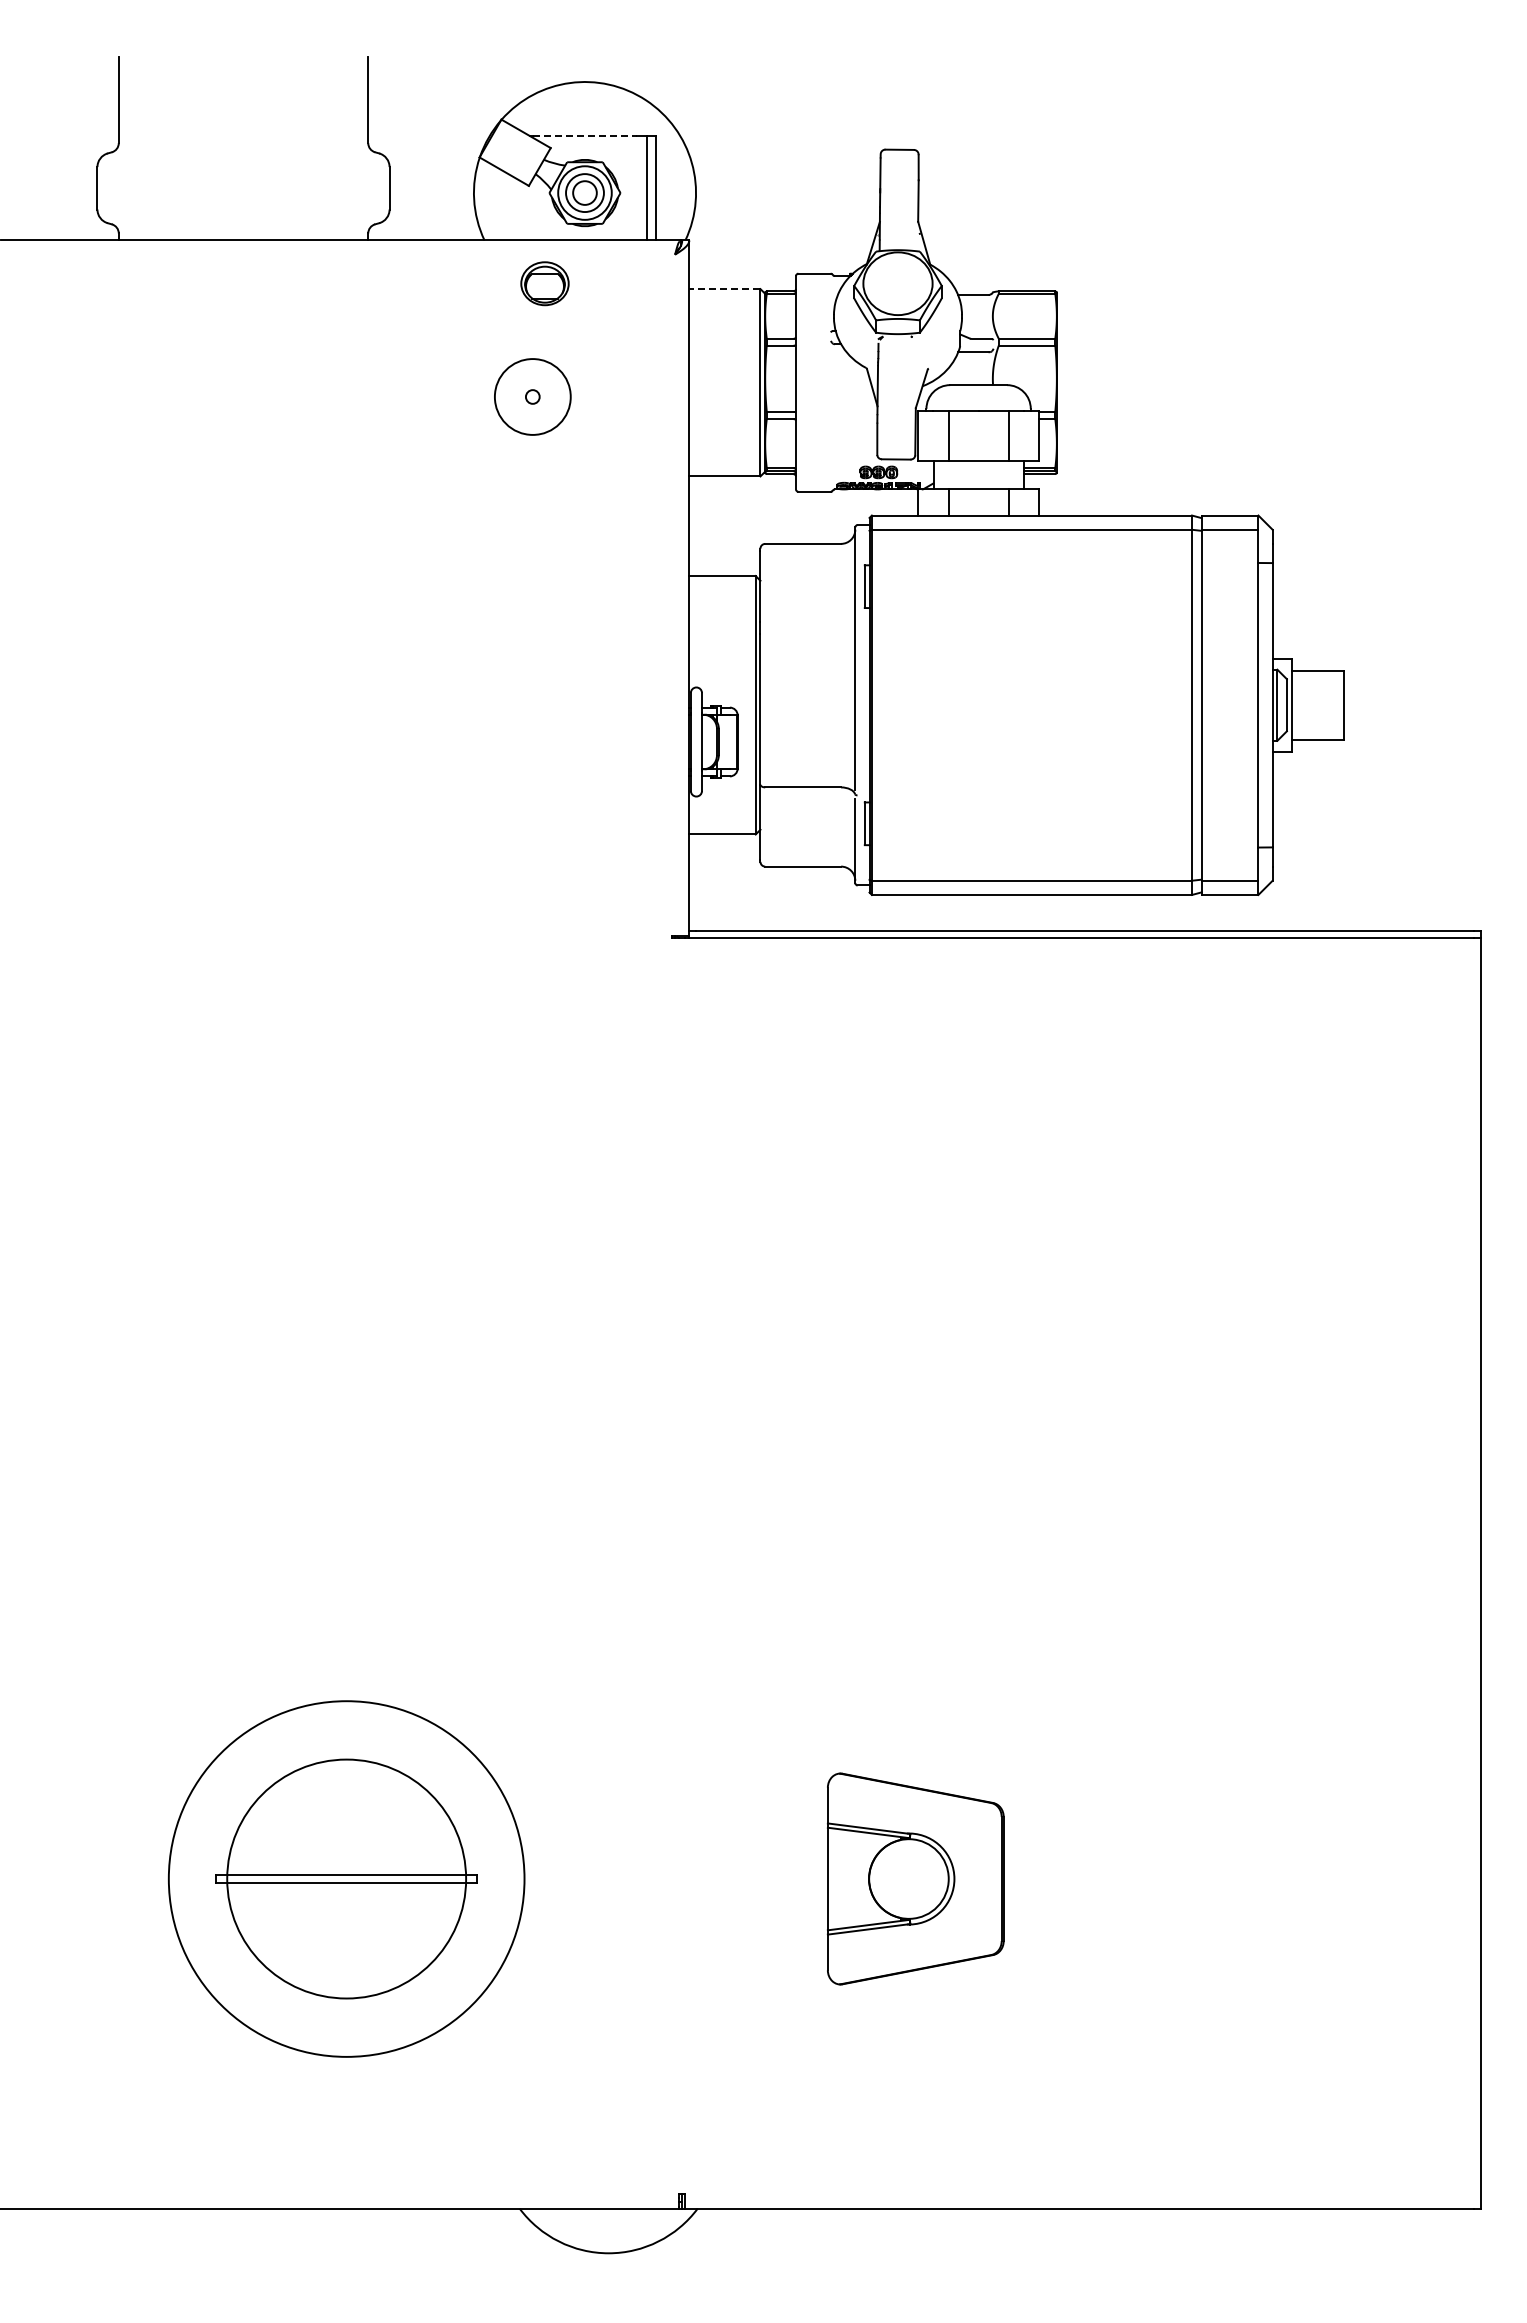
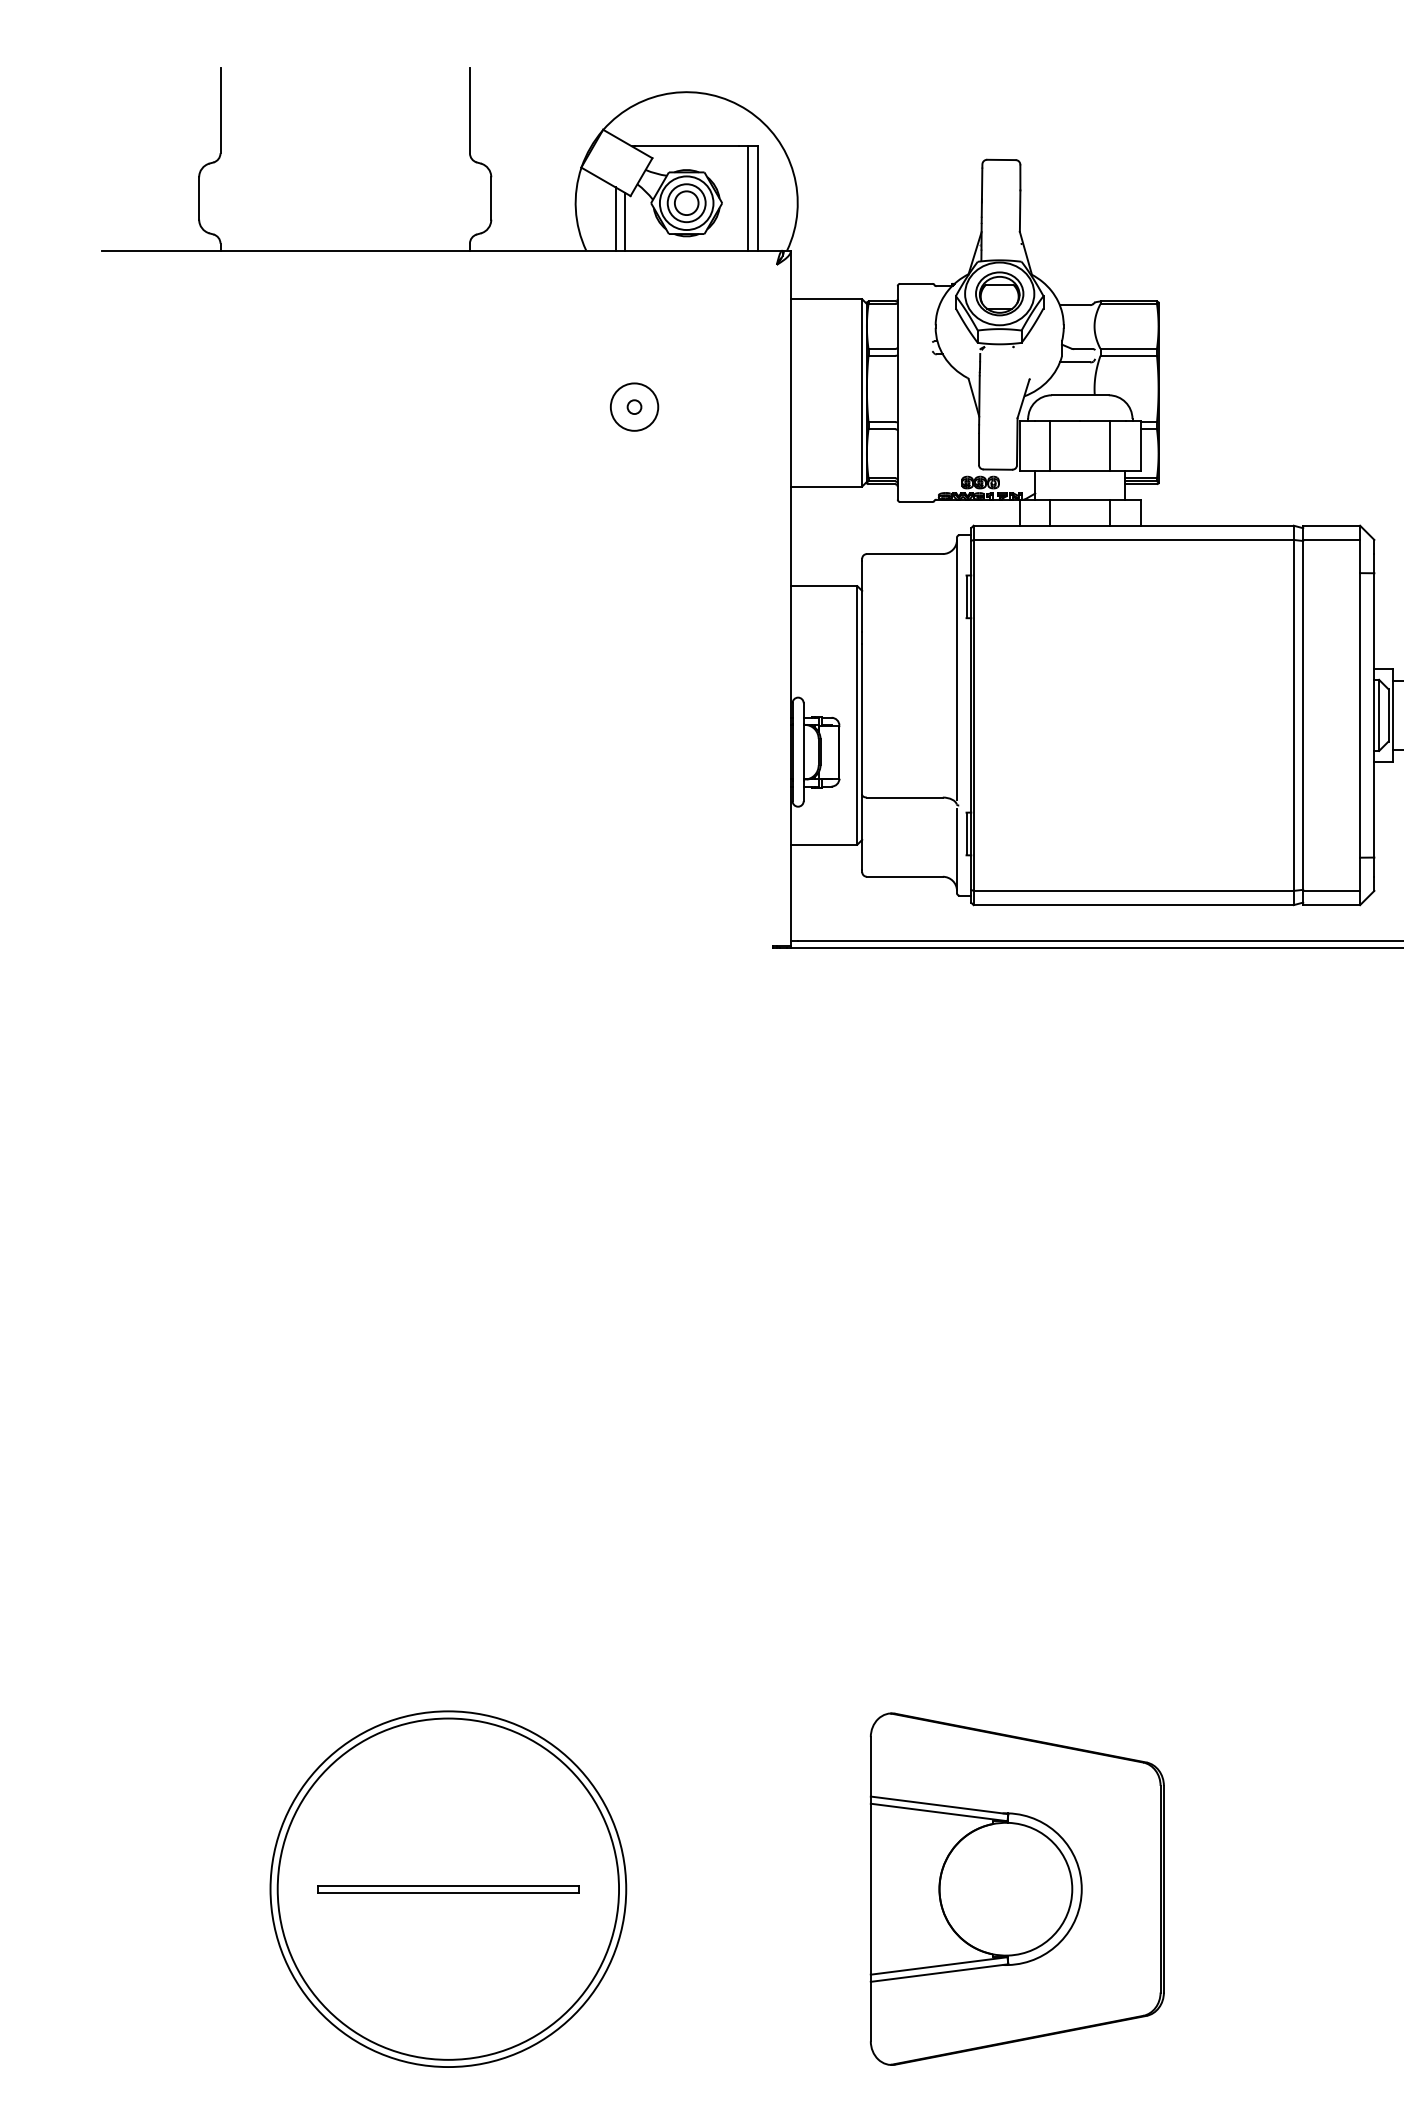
line: (585, 136) -> (687, 146), dashed -> solid
line: (513, 208) -> (615, 218), added
line: (523, 211) -> (625, 221), added
part: (544, 283) -> (999, 293), moved
line: (724, 289) -> (826, 299), dashed -> solid
circle: (532, 396) -> (634, 406), size x0.62
circle: (346, 1878) -> (448, 1888), size x1.43
part: (915, 1878) -> (1017, 1888), size x1.67

